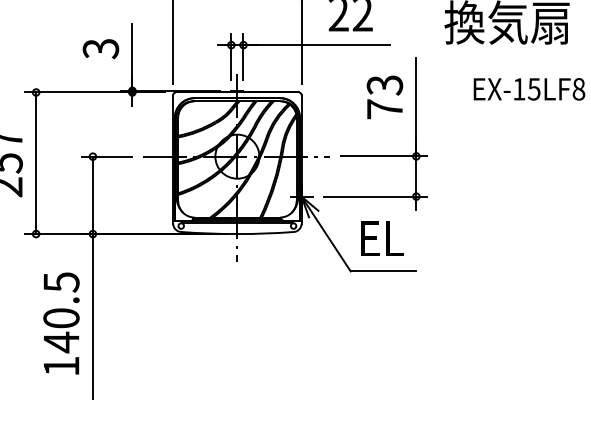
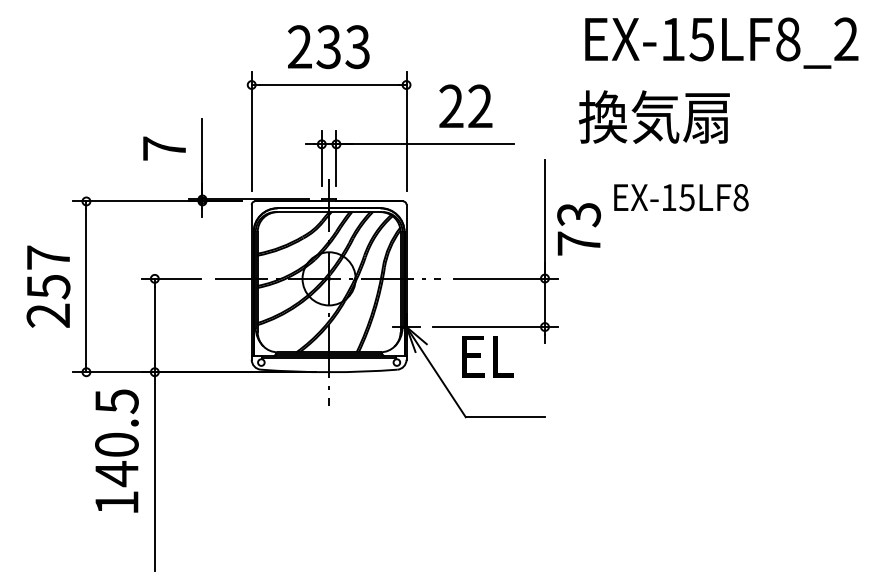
text: (100, 48) -> (164, 148), 3 -> 7
text: (384, 97) -> (578, 229), moved
text: (381, 238) -> (487, 356), moved
text: (61, 323) -> (116, 450), moved

